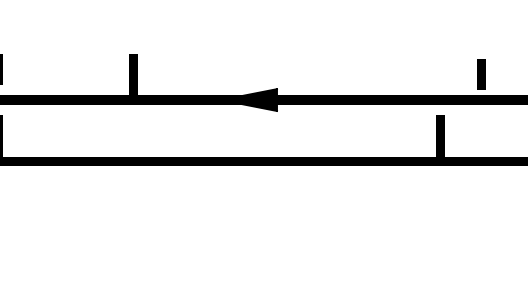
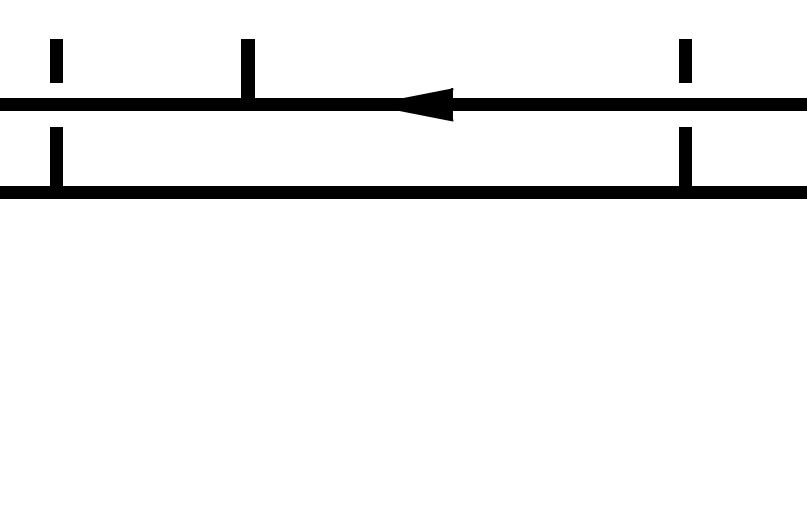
line: (481, 73) -> (685, 60), moved

